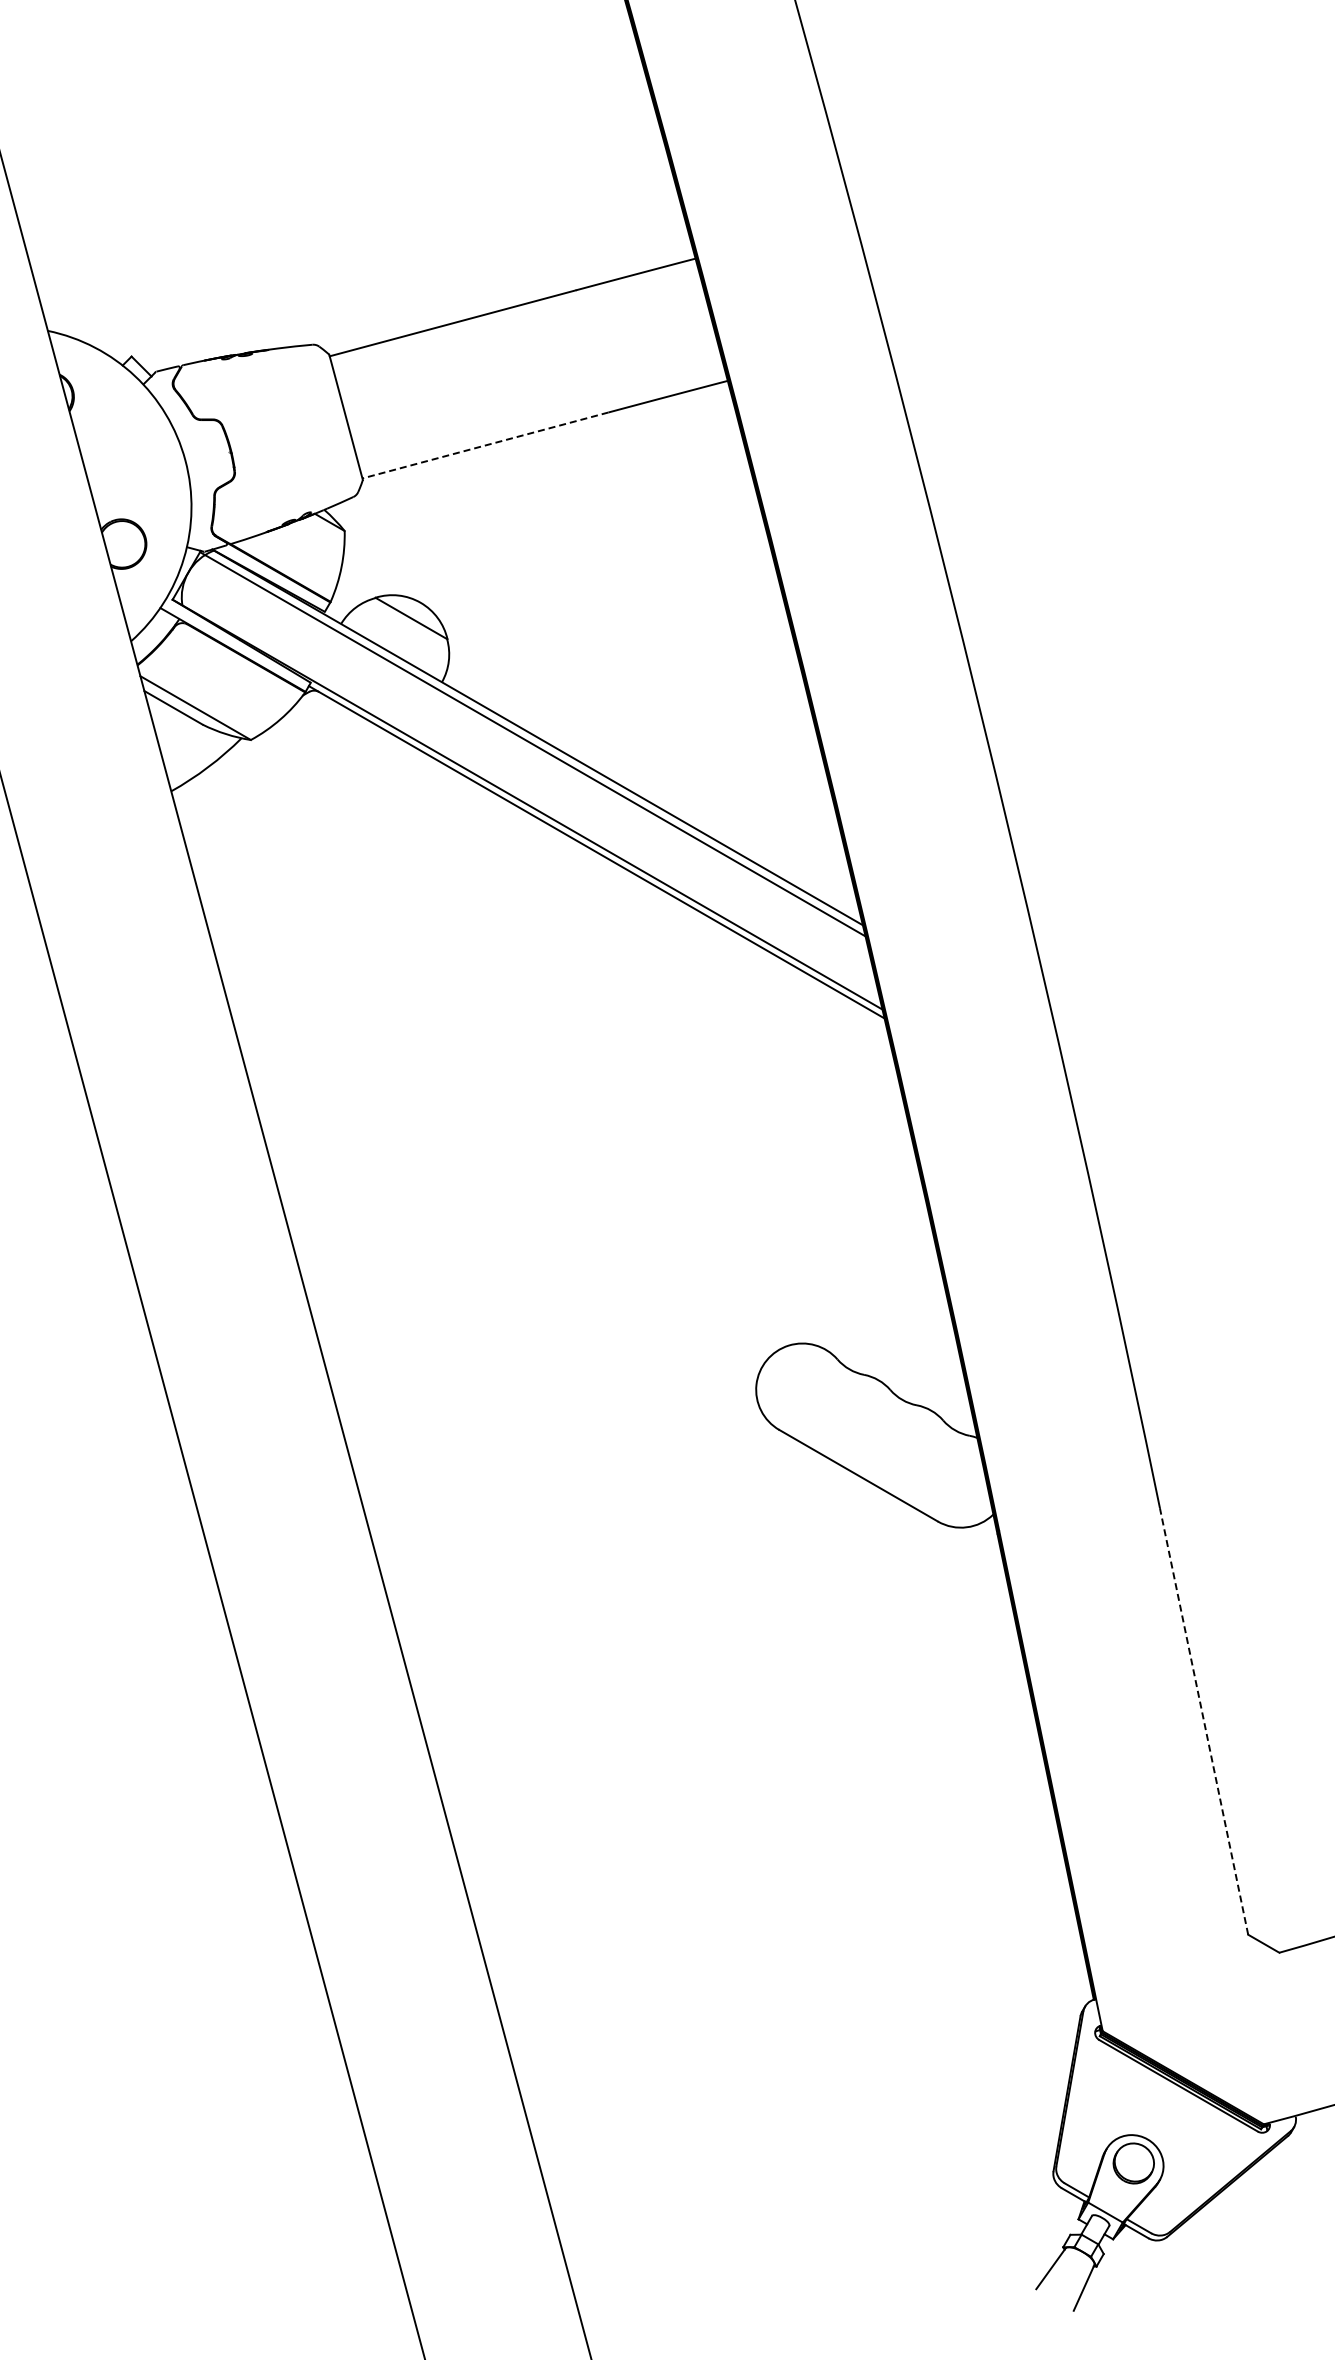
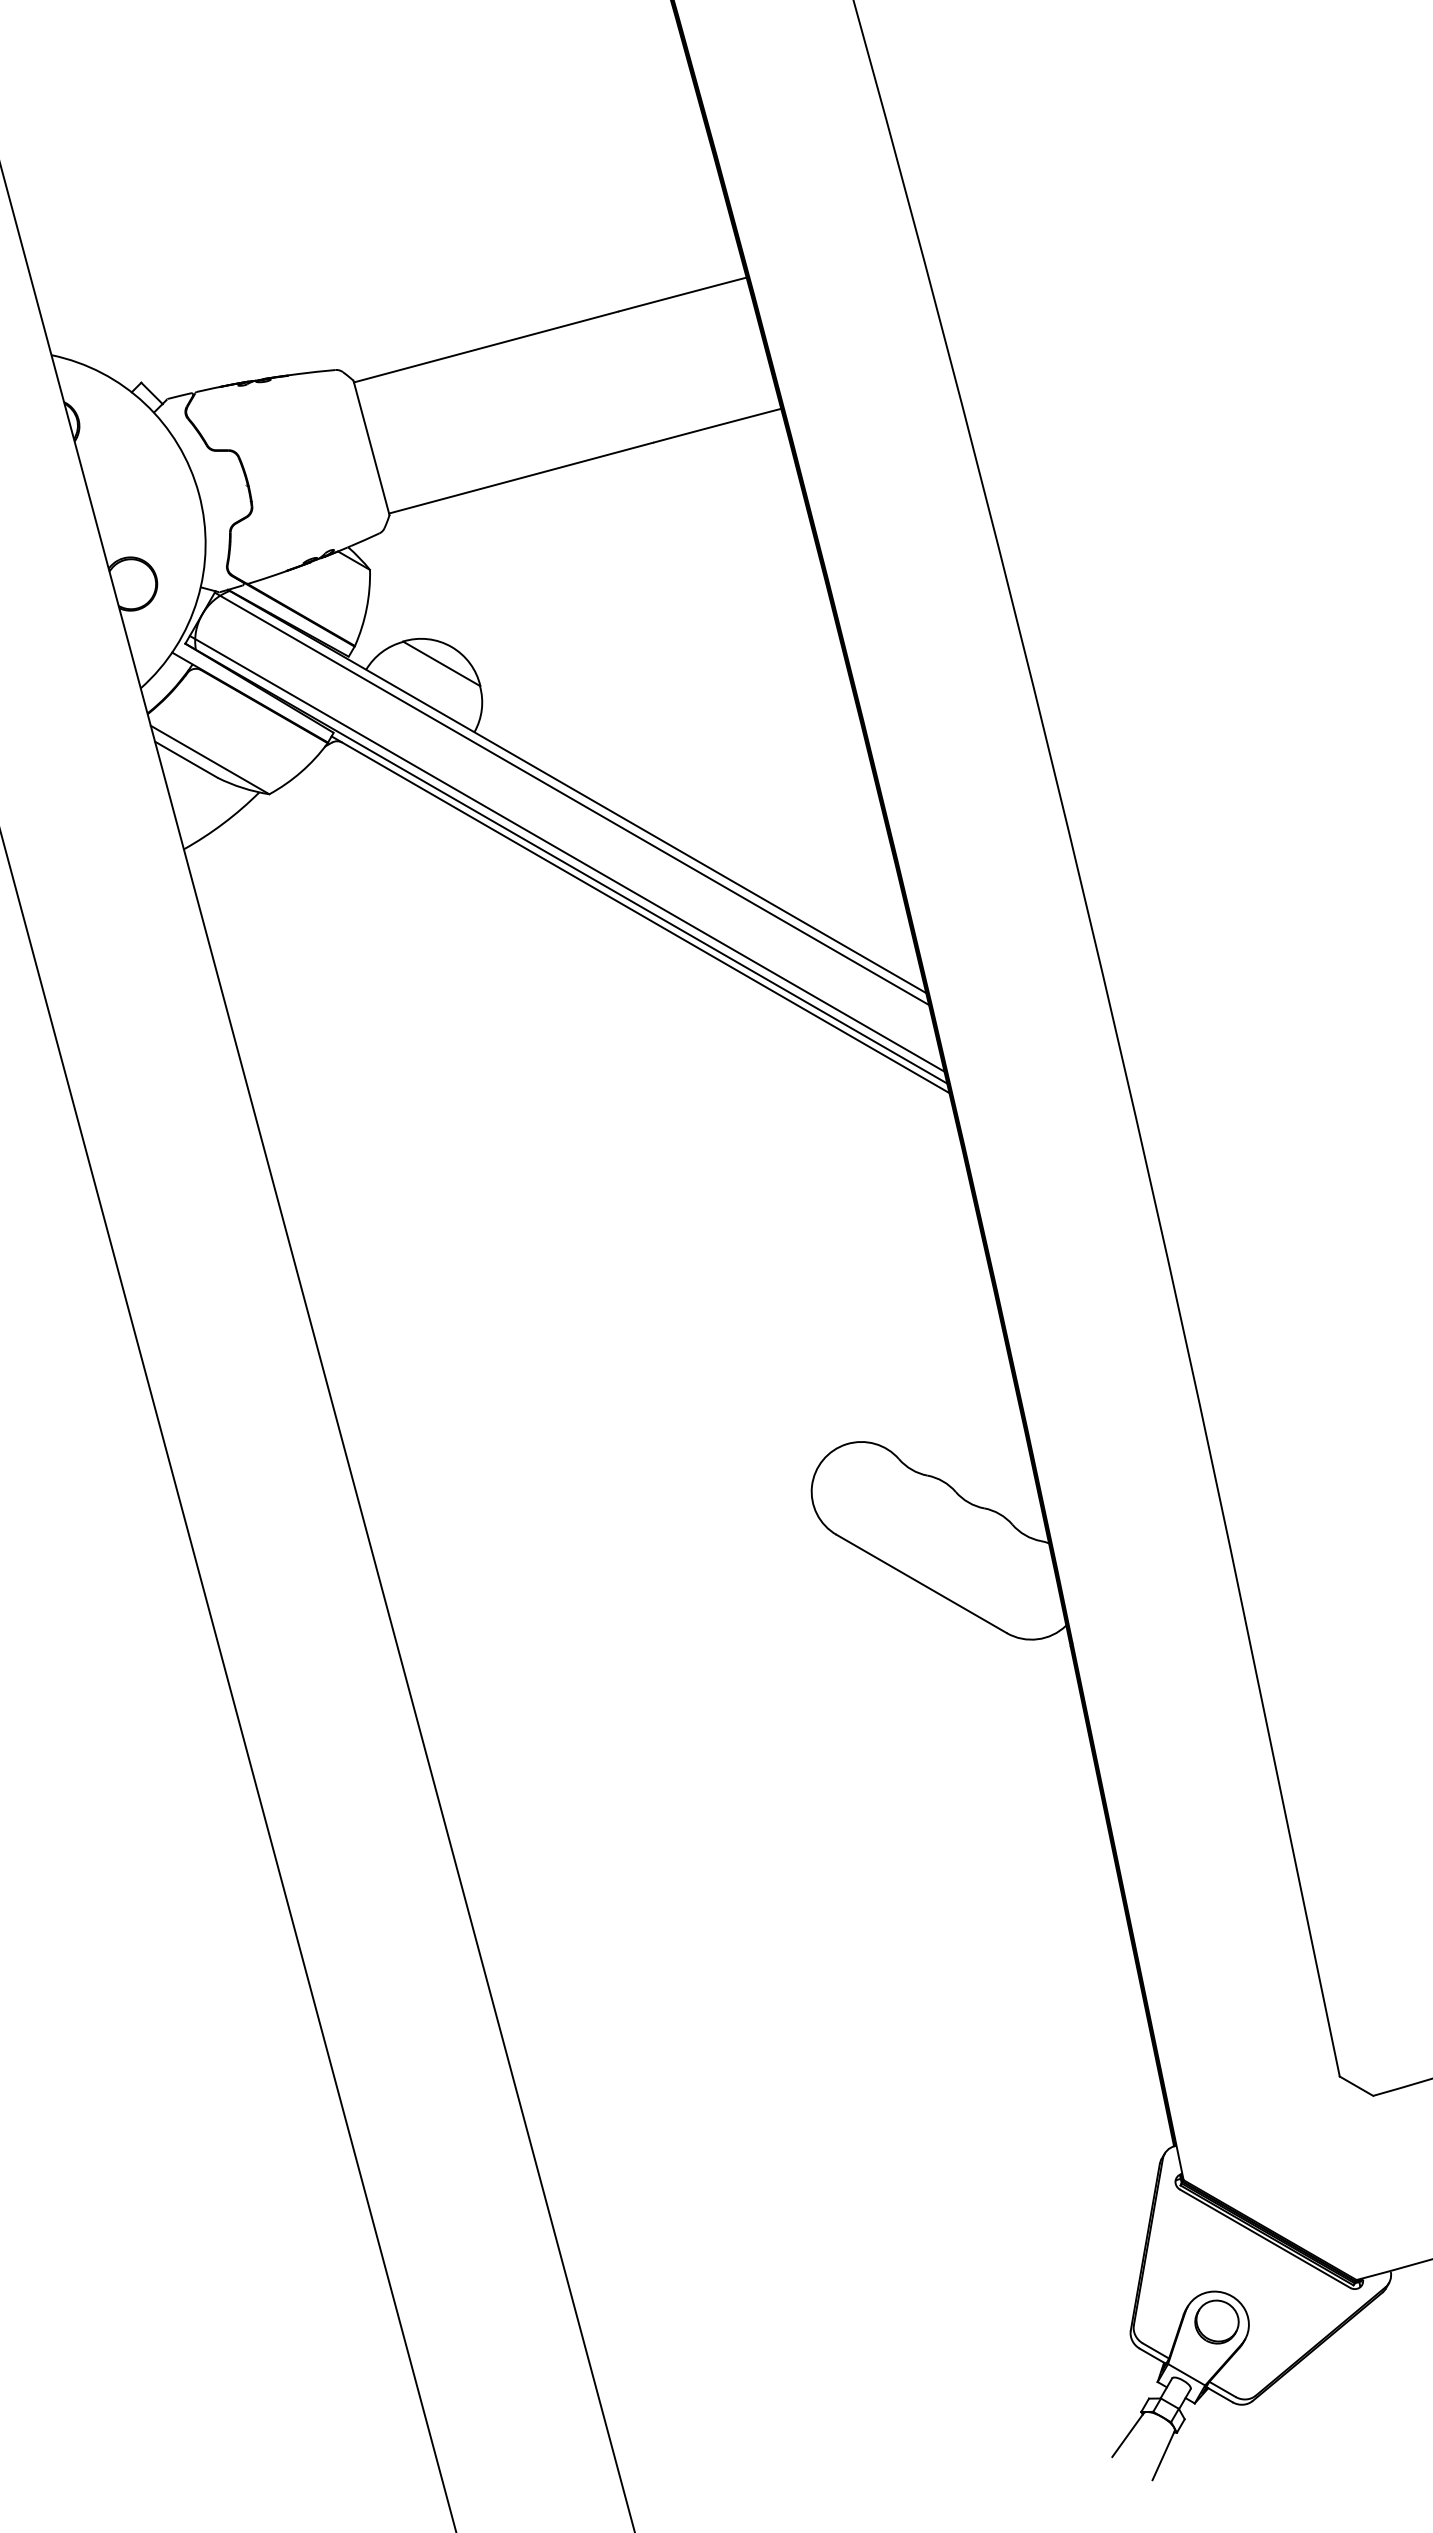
line: (484, 445) -> (520, 478), dashed -> solid
line: (527, 795) -> (566, 853), added
line: (1204, 1721) -> (1292, 1847), dashed -> solid

